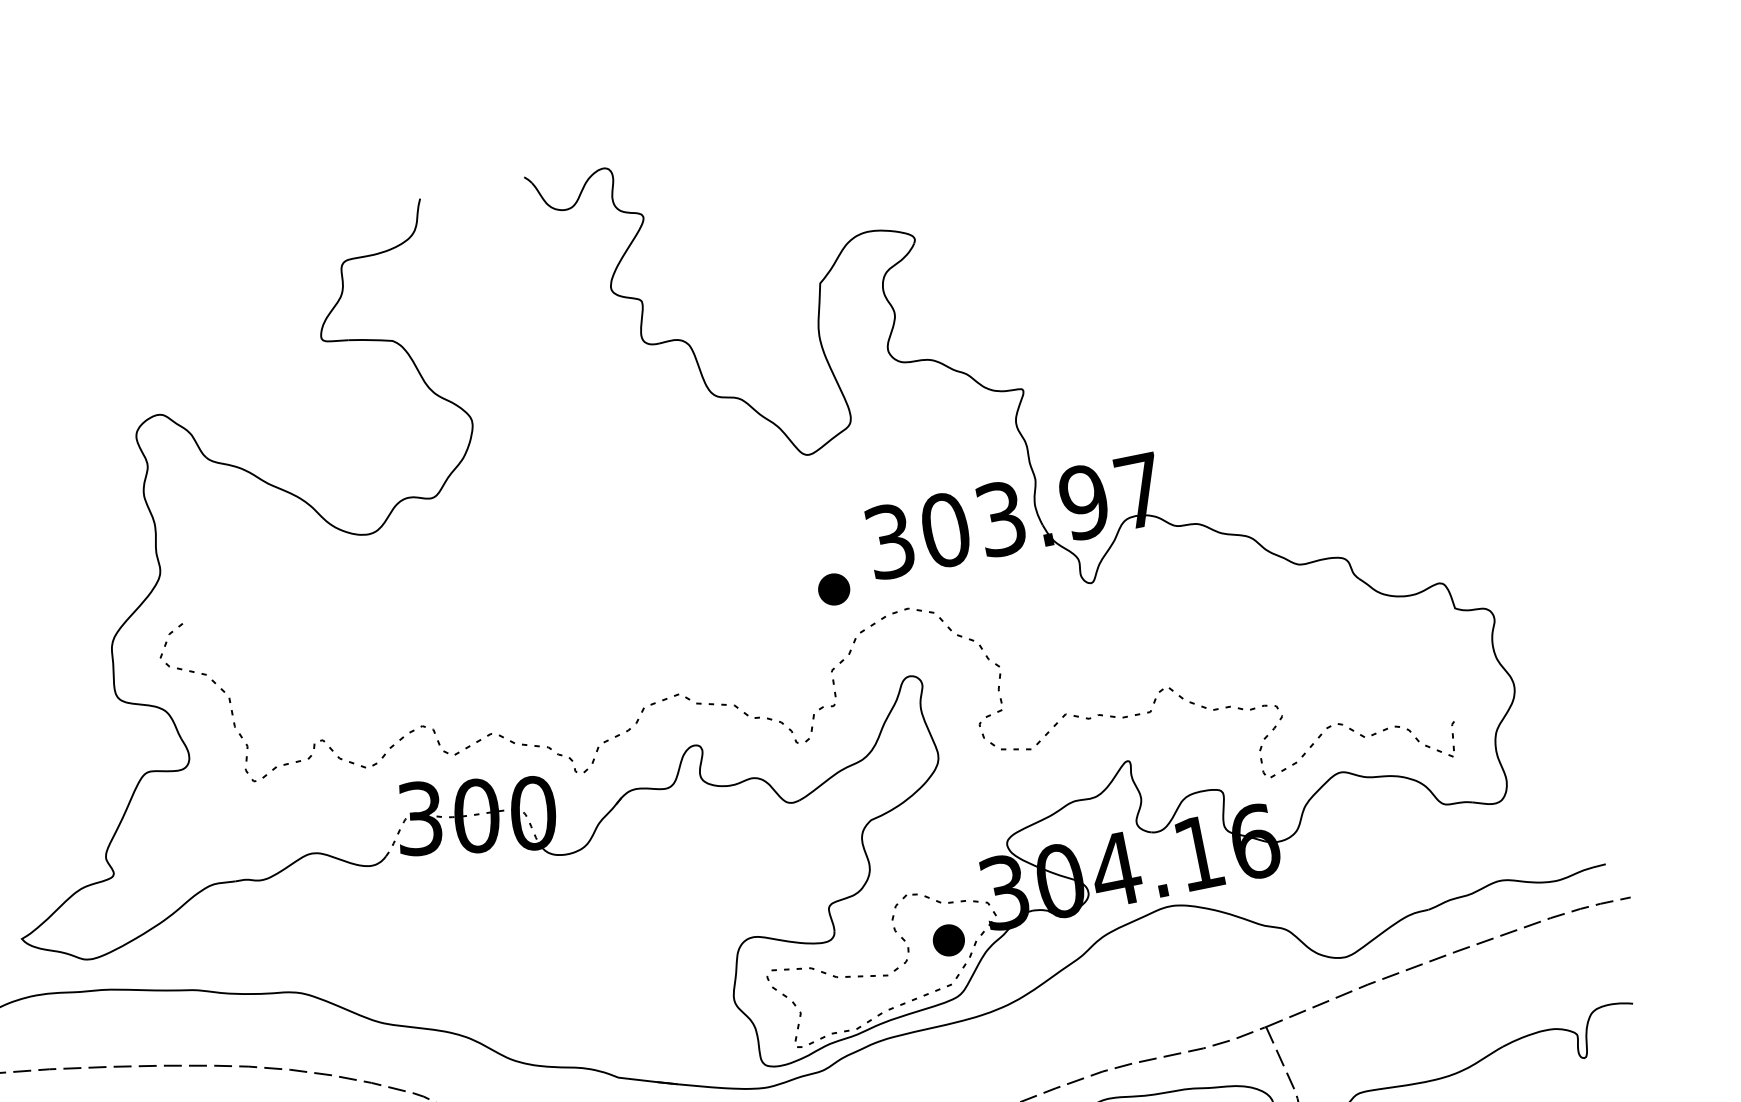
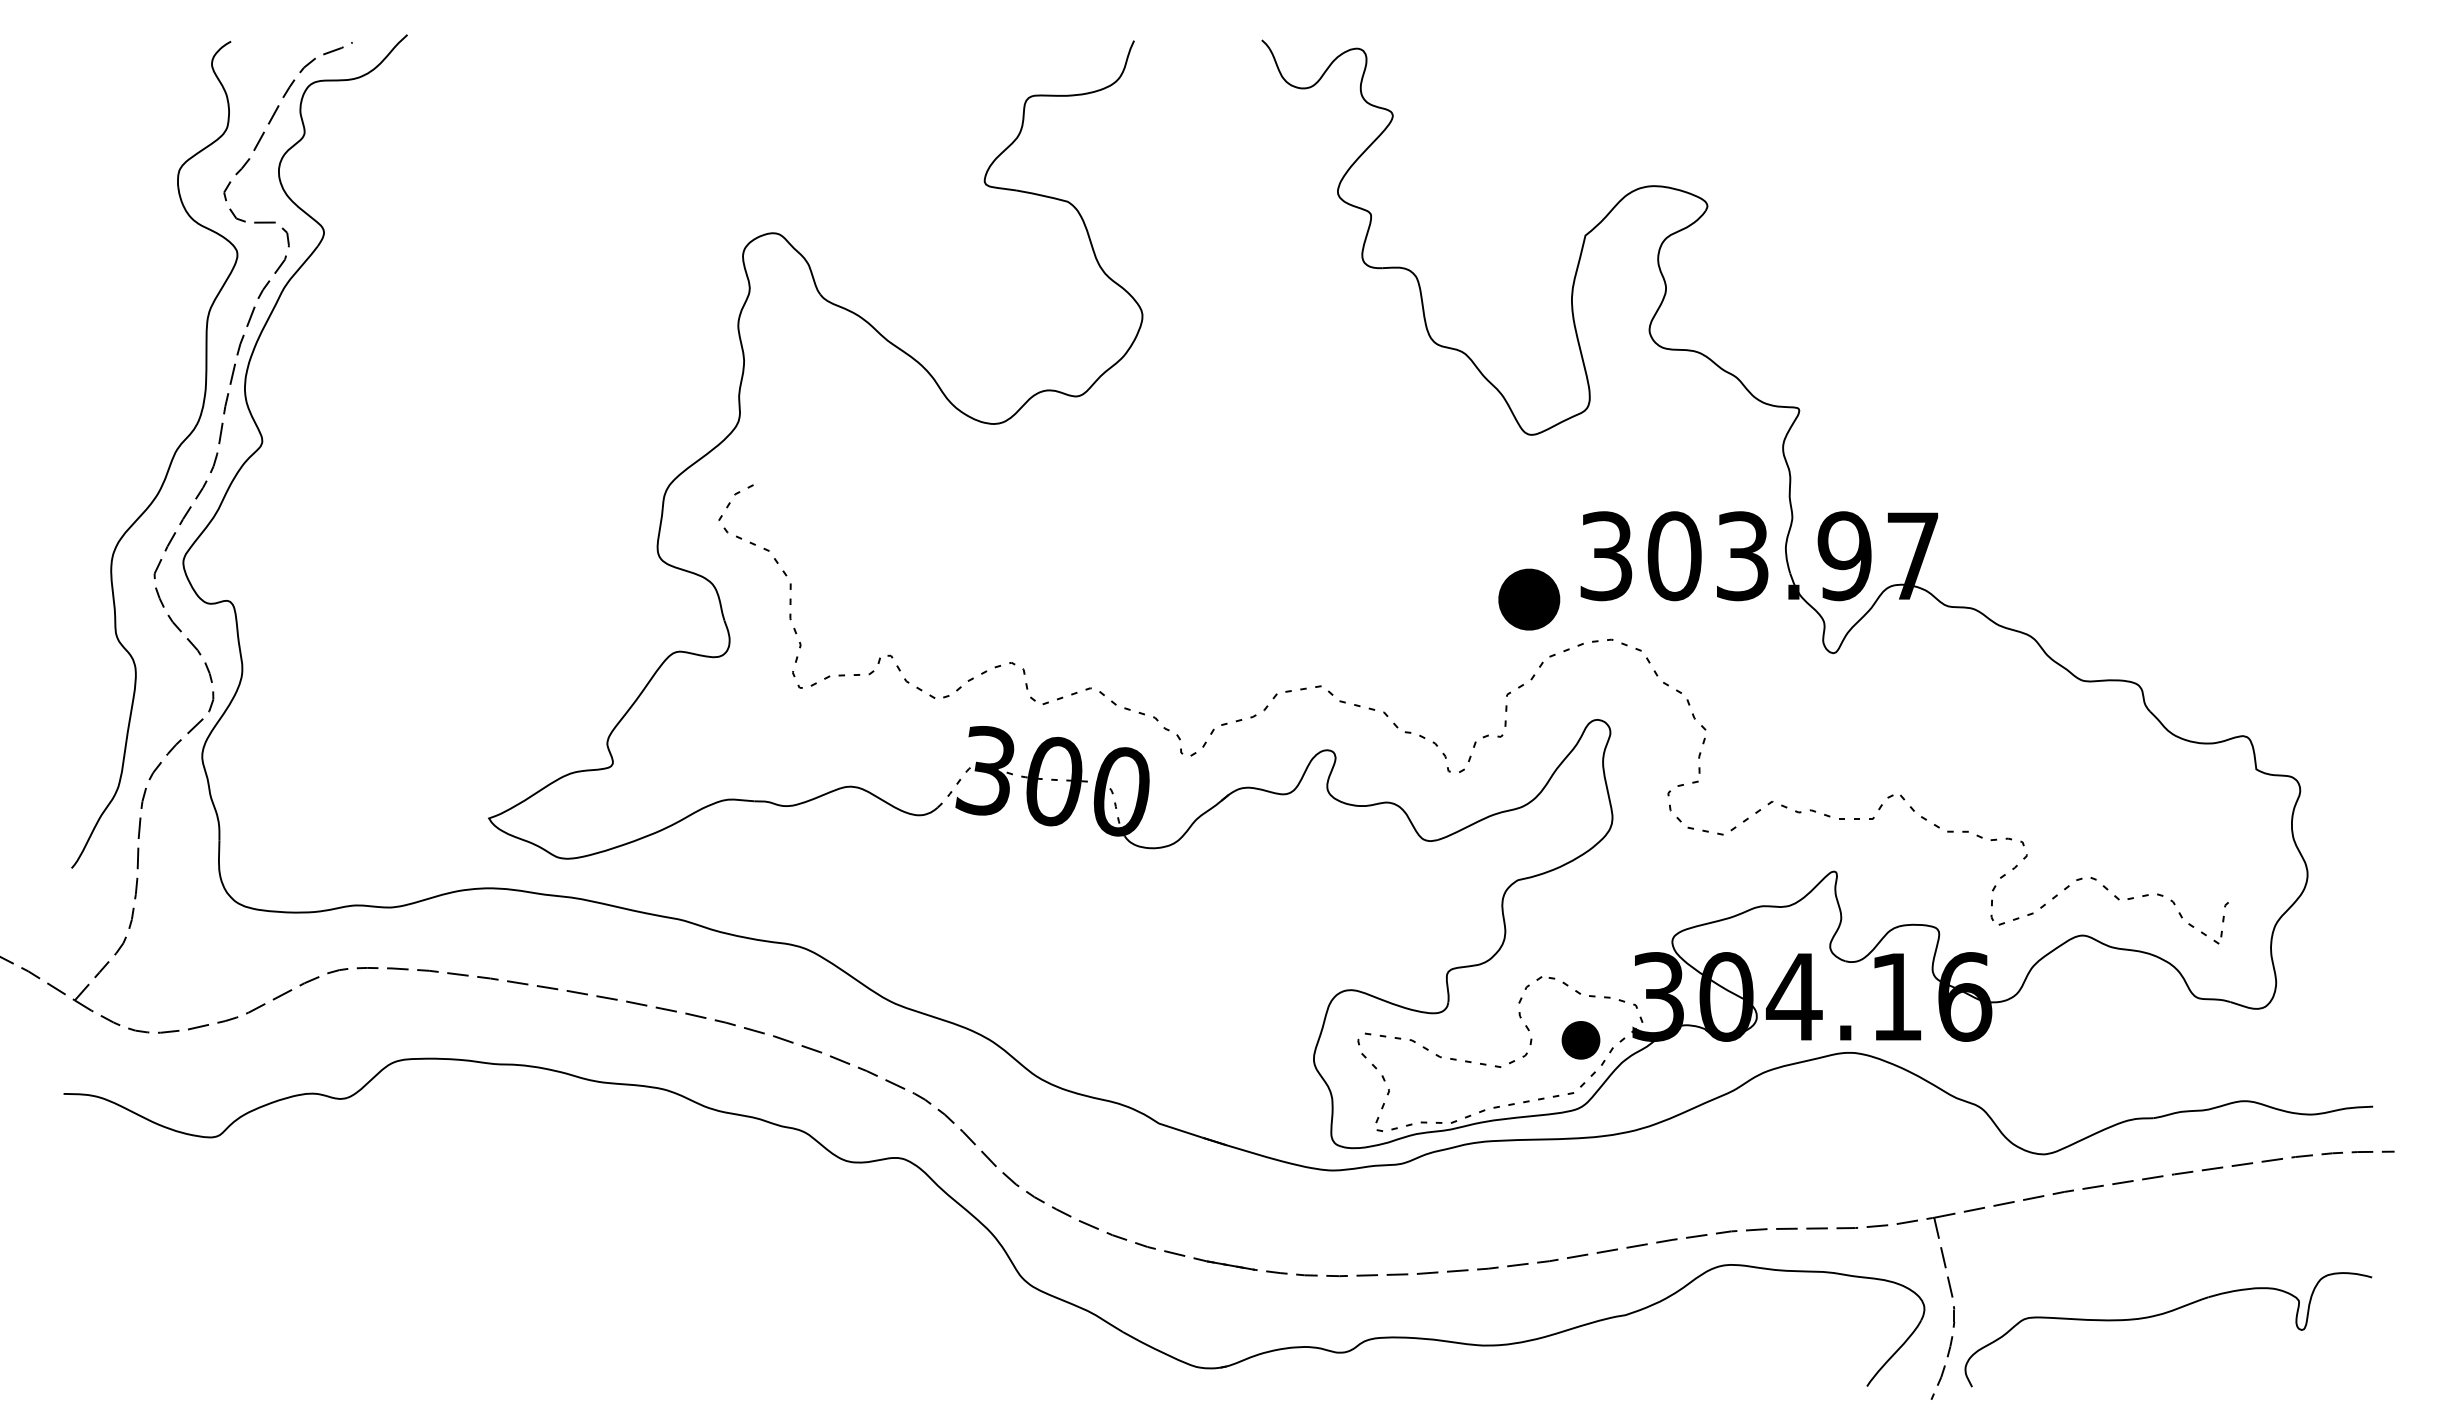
part: (833, 589) -> (1528, 599), size x1.6

